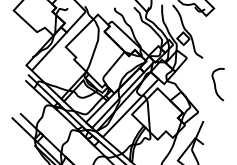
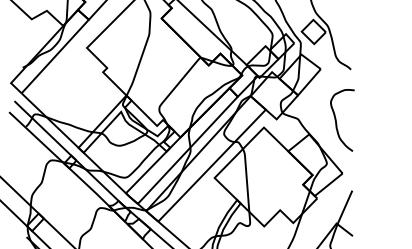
curve: (215, 84) -> (336, 120), moved

